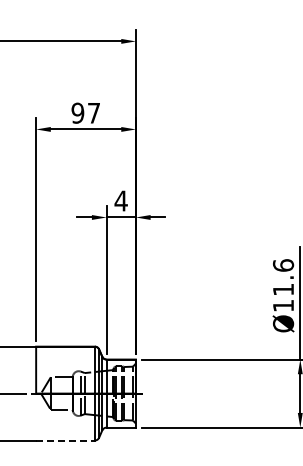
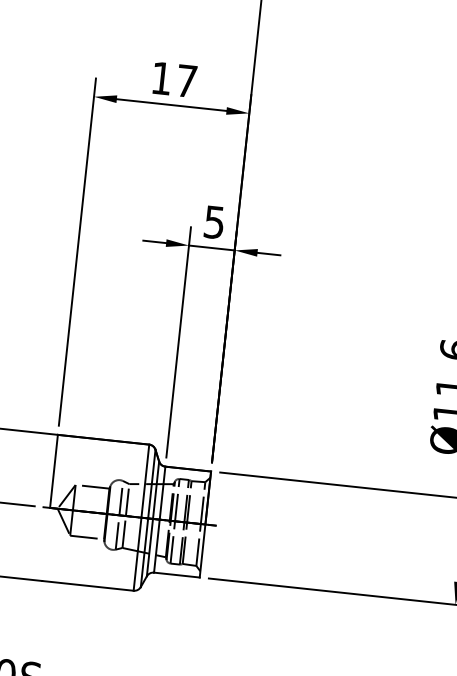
text: (77, 112) -> (161, 77), 97 -> 17
text: (120, 200) -> (213, 221), 4 -> 5
line: (66, 440) -> (89, 585), dashed -> solid

